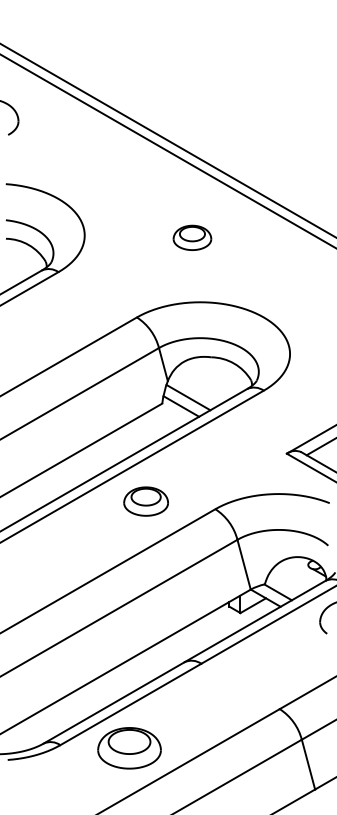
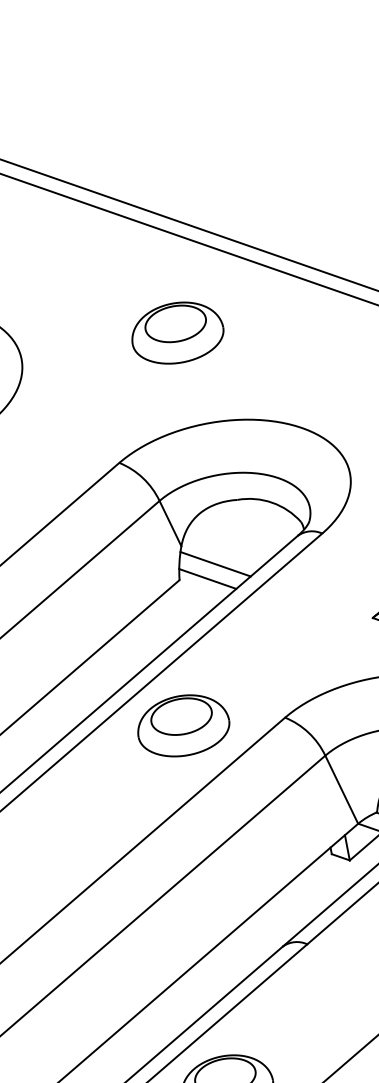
part: (192, 237) -> (177, 332), size x1.67
part: (145, 501) -> (182, 725), size x1.43

